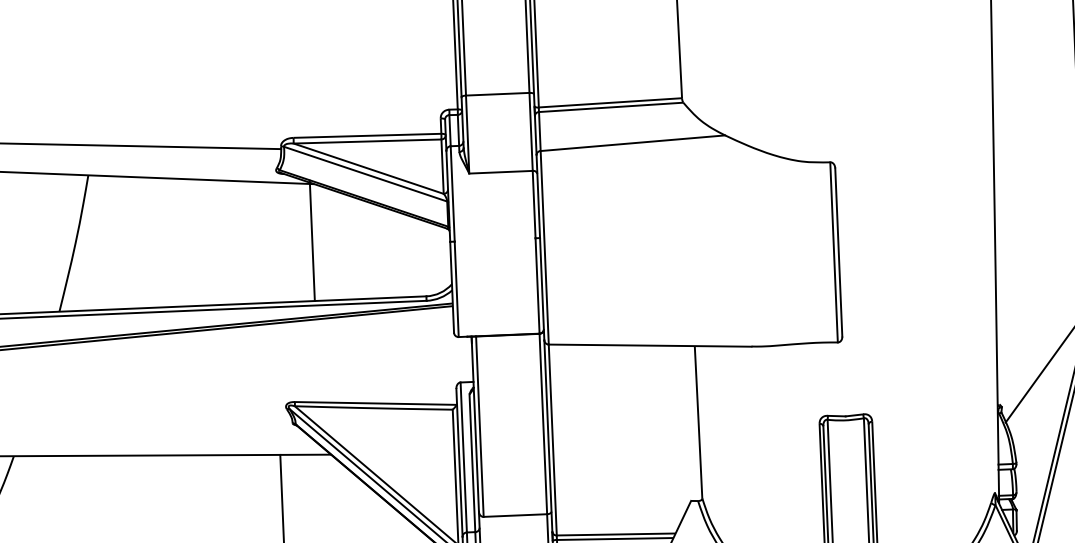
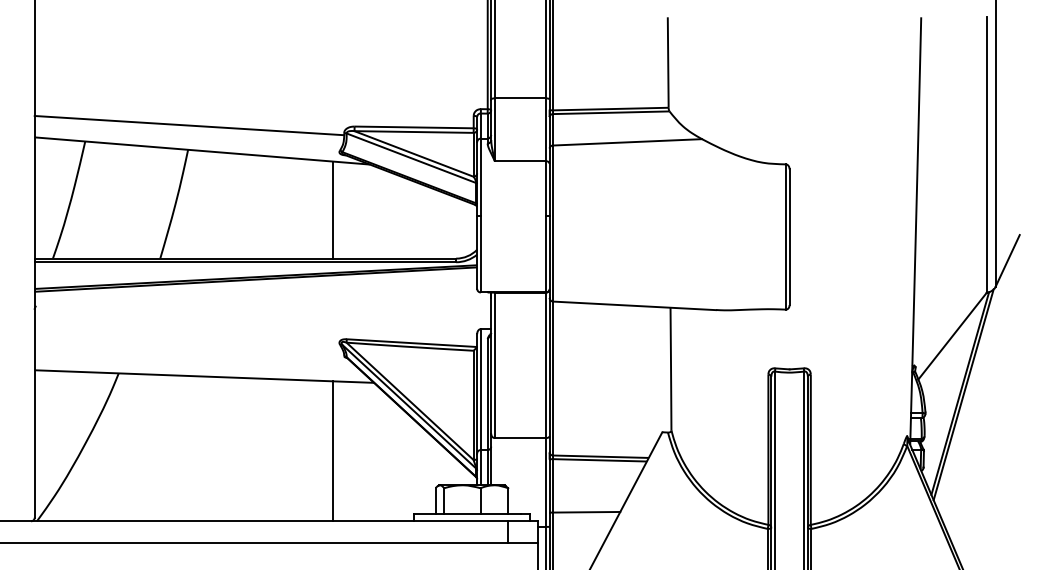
line: (312, 240) -> (333, 209), moved

